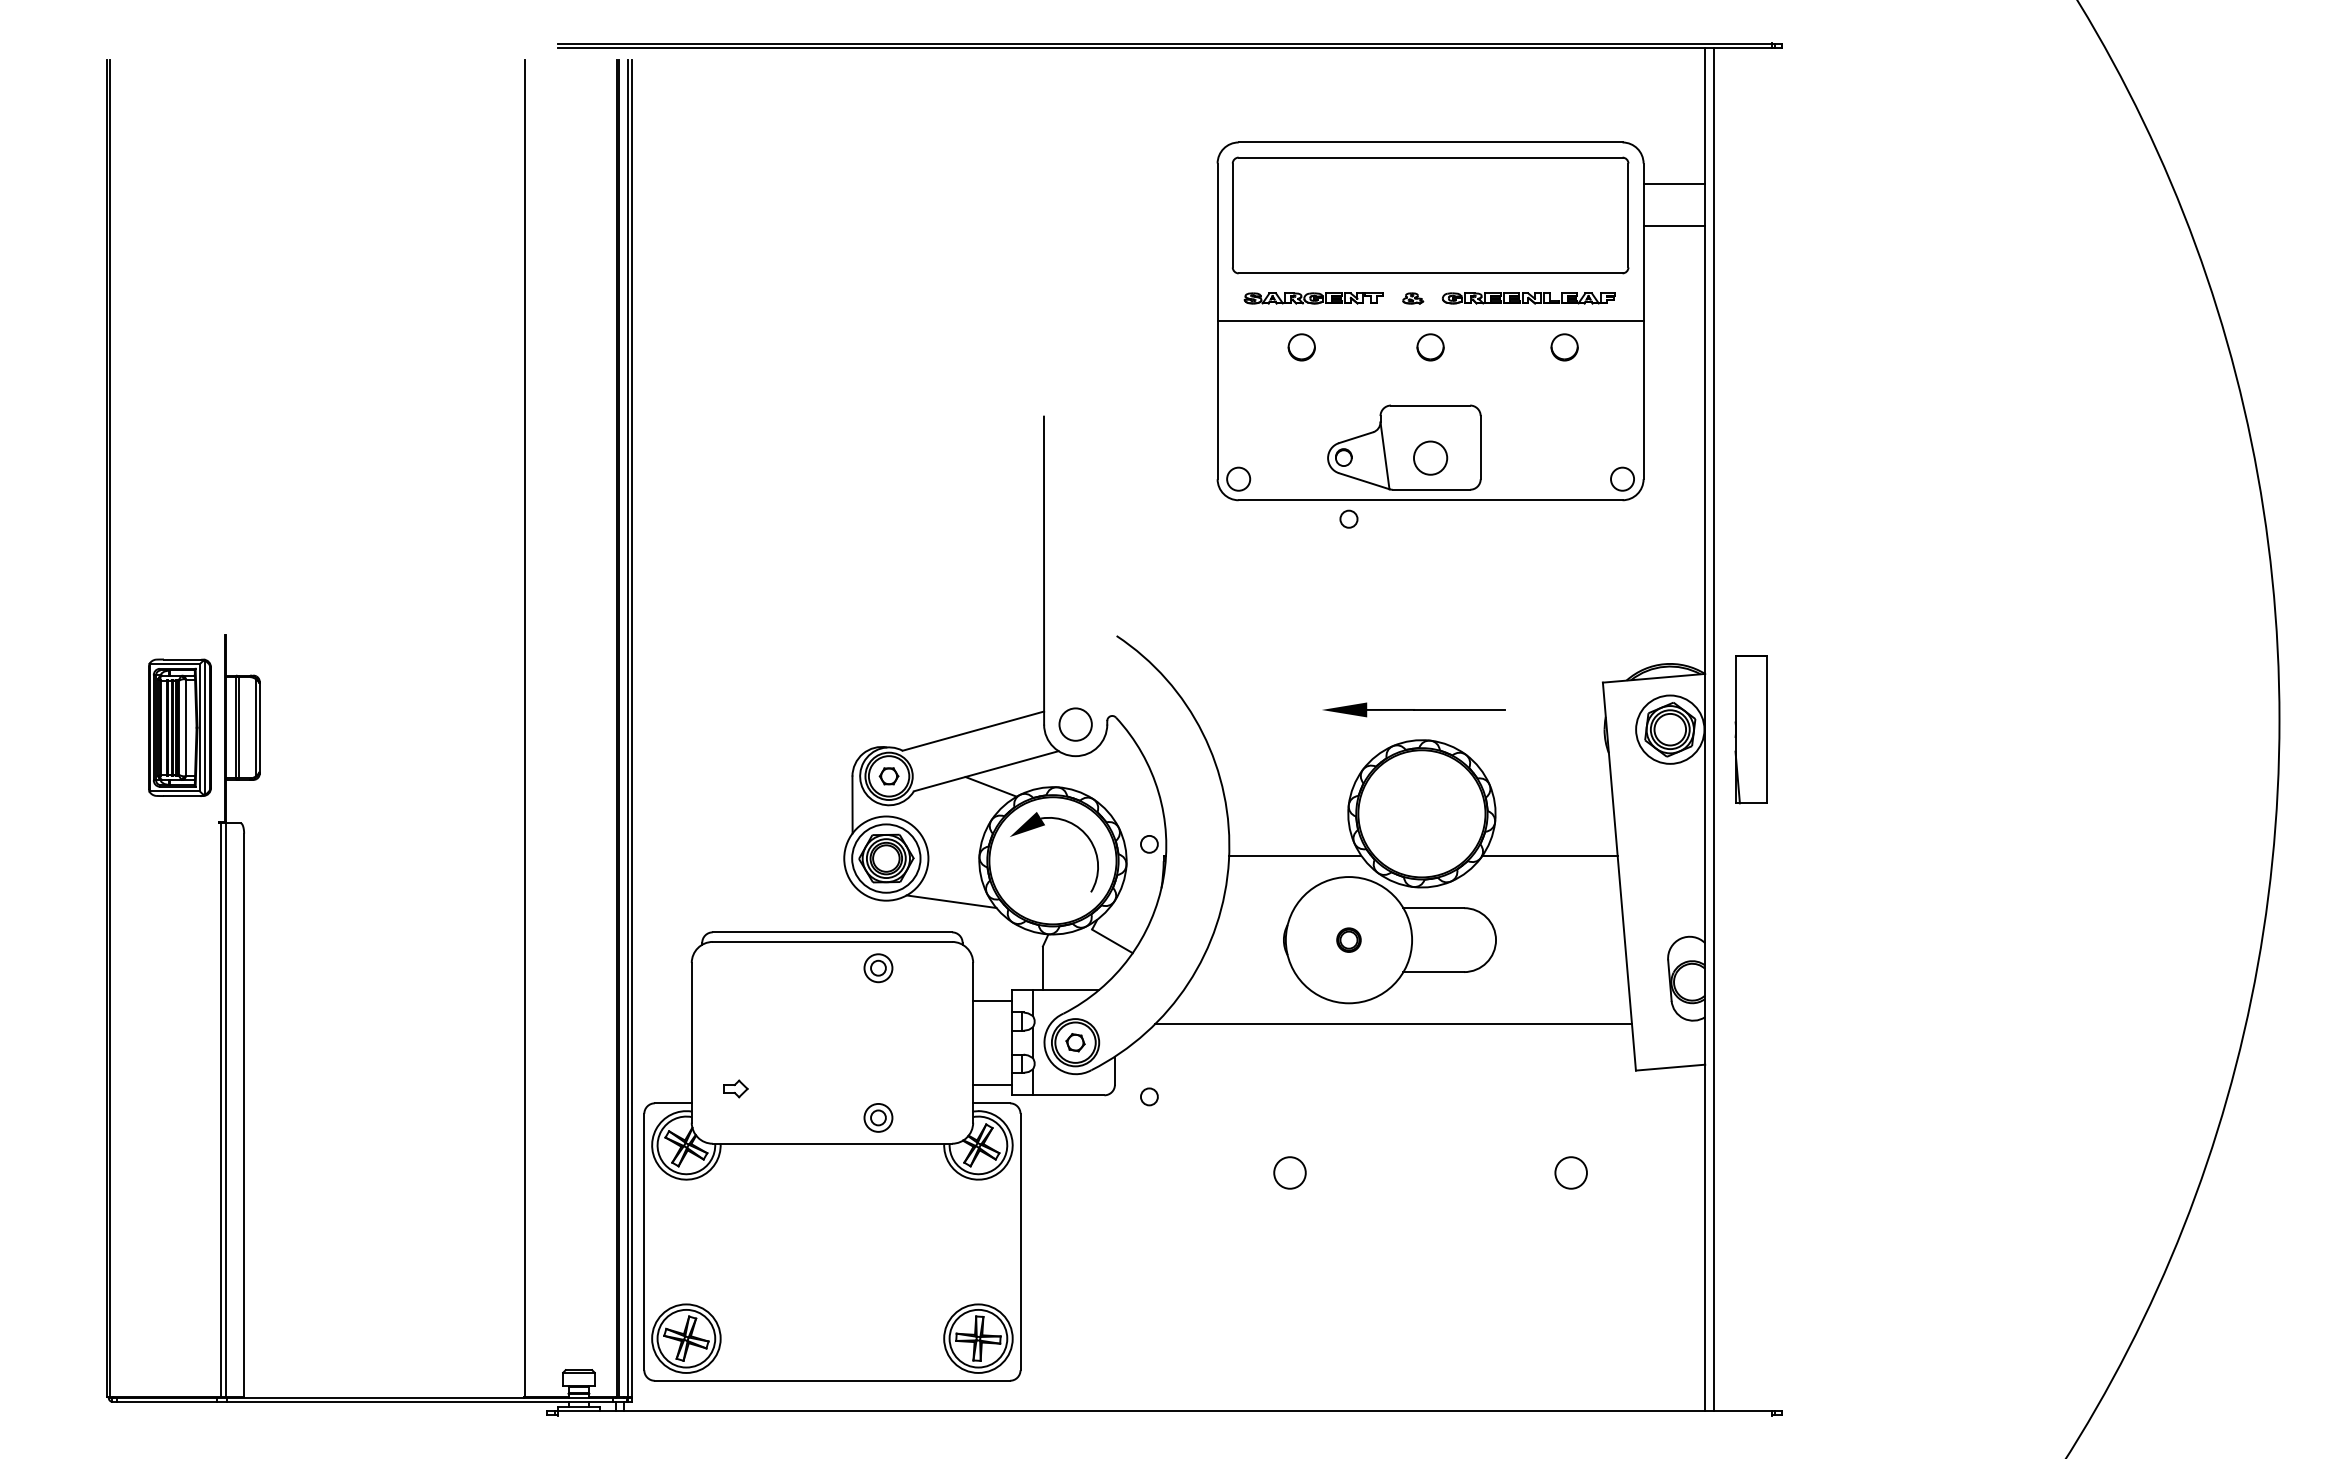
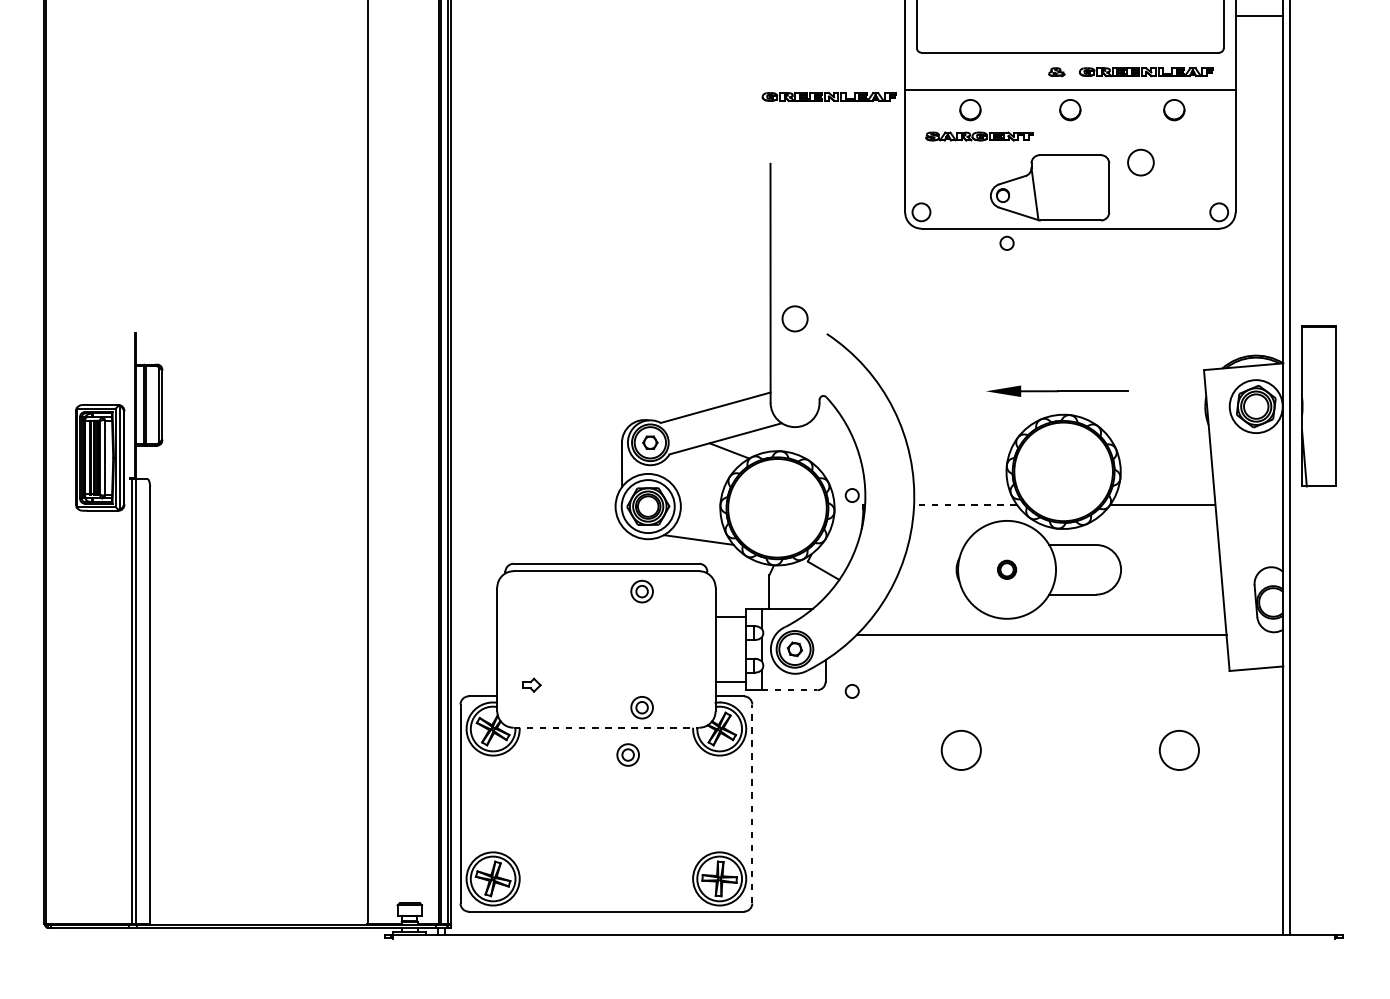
part: (1313, 298) -> (979, 136), moved
part: (1119, 330) -> (829, 96), added
circle: (1430, 457) -> (1140, 162), moved
circle: (1075, 724) -> (794, 318), moved
part: (179, 727) -> (100, 457), moved
part: (1750, 729) -> (1318, 406), size x1.4
part: (1042, 826) -> (769, 481), removed
line: (1294, 855) -> (964, 504), solid -> dashed
line: (1068, 1095) -> (789, 690), solid -> dashed
line: (832, 1143) -> (606, 727), solid -> dashed
circle: (1289, 1172) -> (960, 750), size x1.6
circle: (1570, 1172) -> (1178, 750), size x1.6
part: (860, 1178) -> (628, 754), added
line: (1020, 1241) -> (752, 803), solid -> dashed

